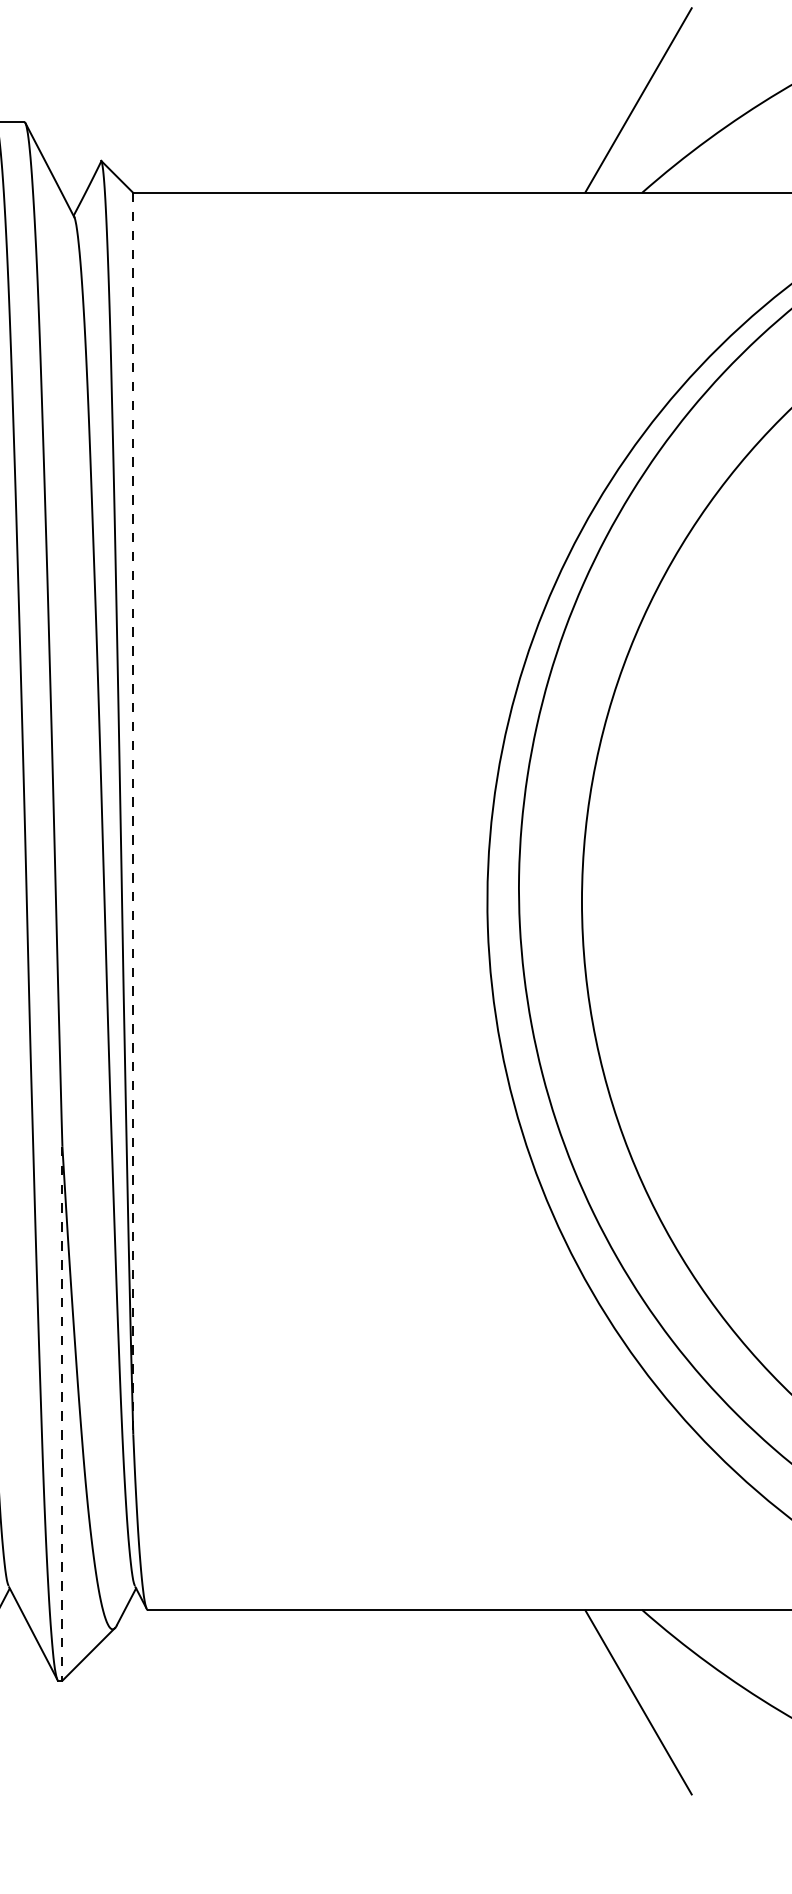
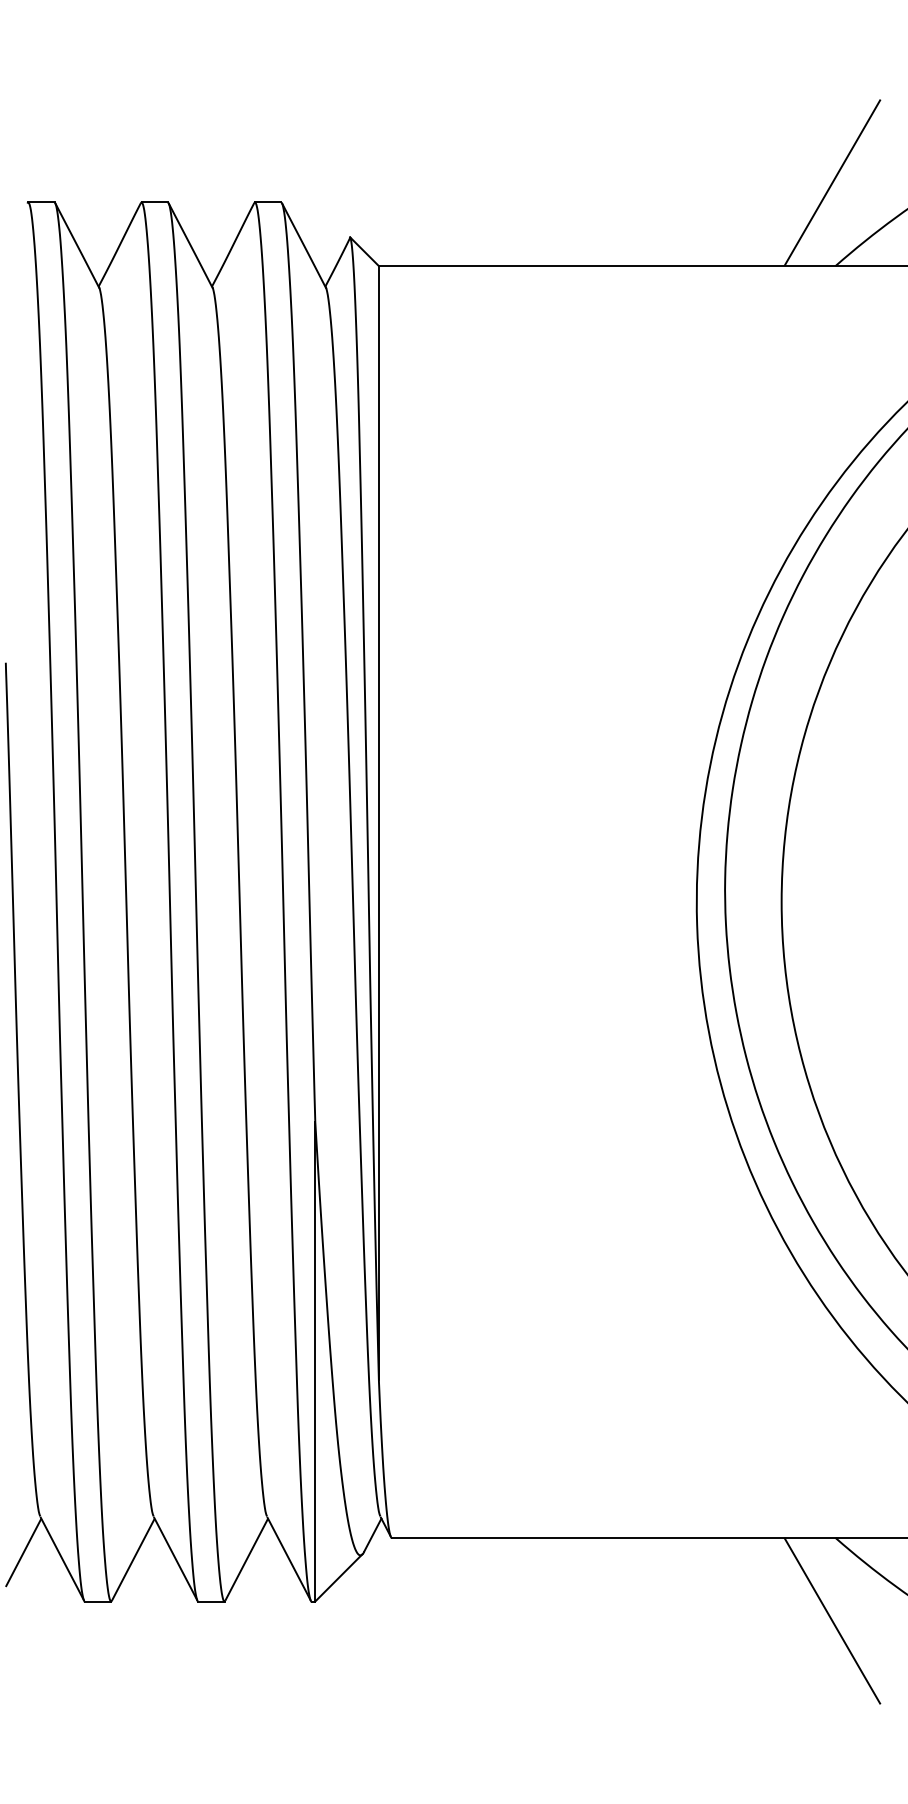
line: (132, 813) -> (378, 823), dashed -> solid
line: (62, 1413) -> (315, 1361), dashed -> solid

